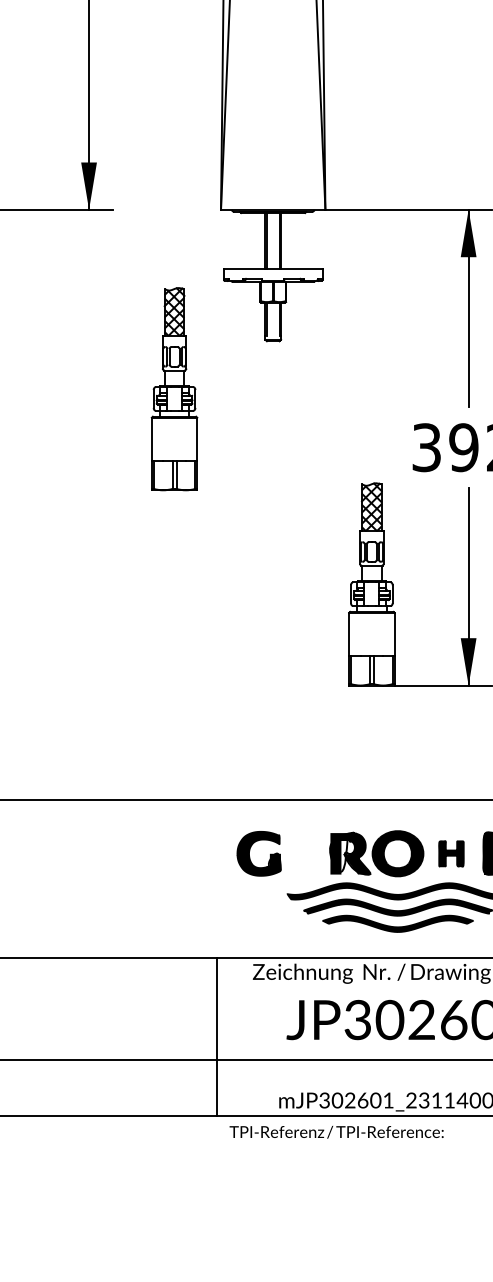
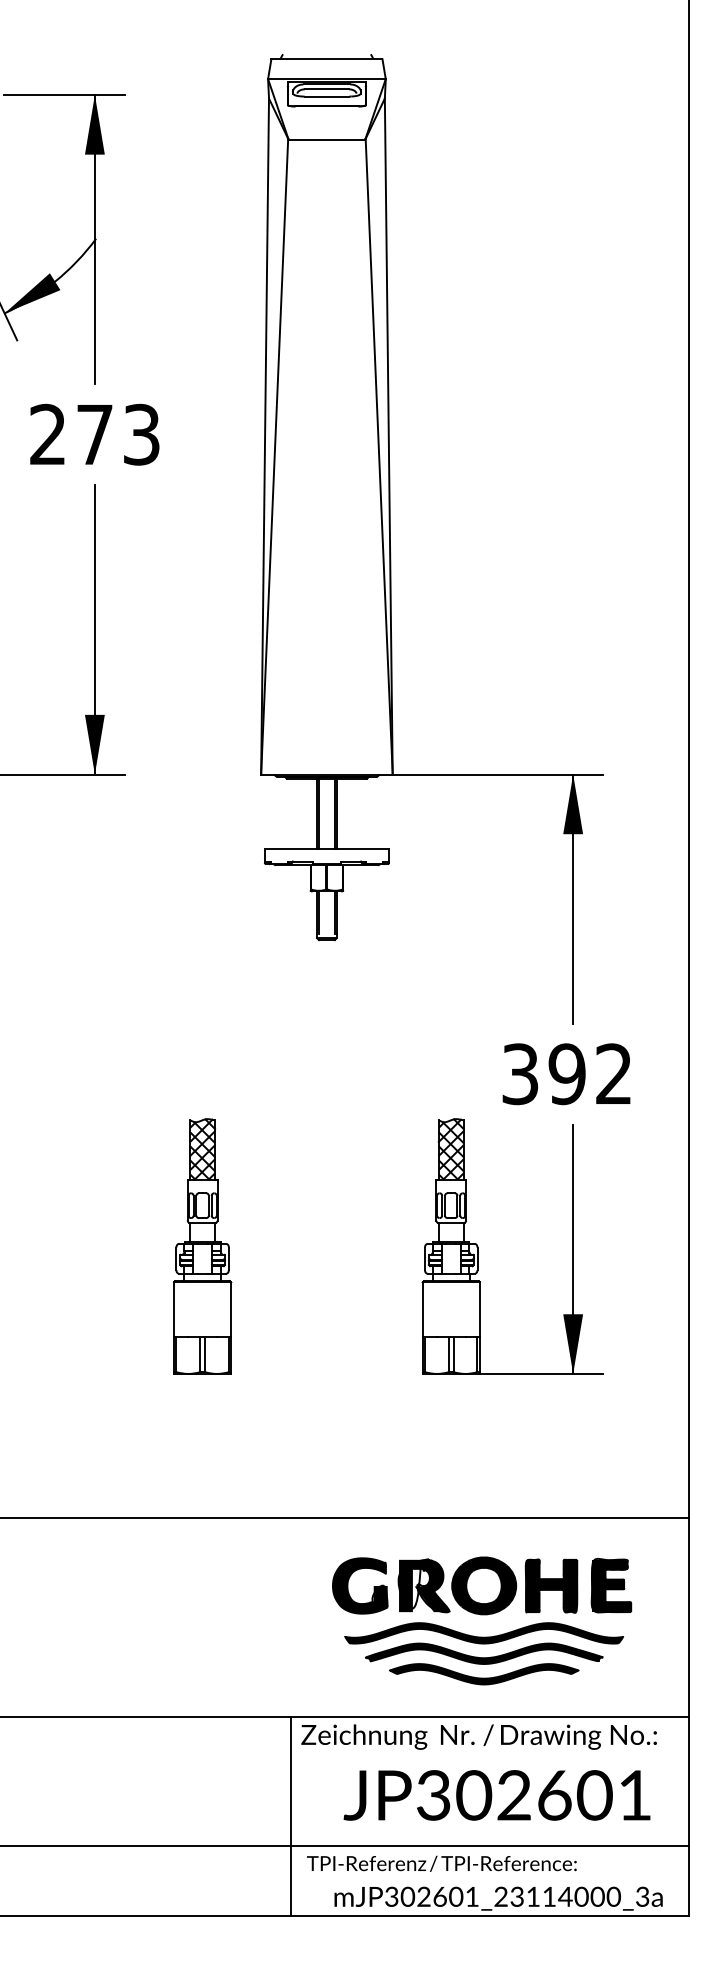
part: (174, 389) -> (202, 1246), moved
part: (249, 853) -> (348, 1585), moved
part: (451, 853) -> (551, 1585), size x1.67
line: (217, 1035) -> (291, 1815), moved
text: (336, 1131) -> (441, 1863), moved

